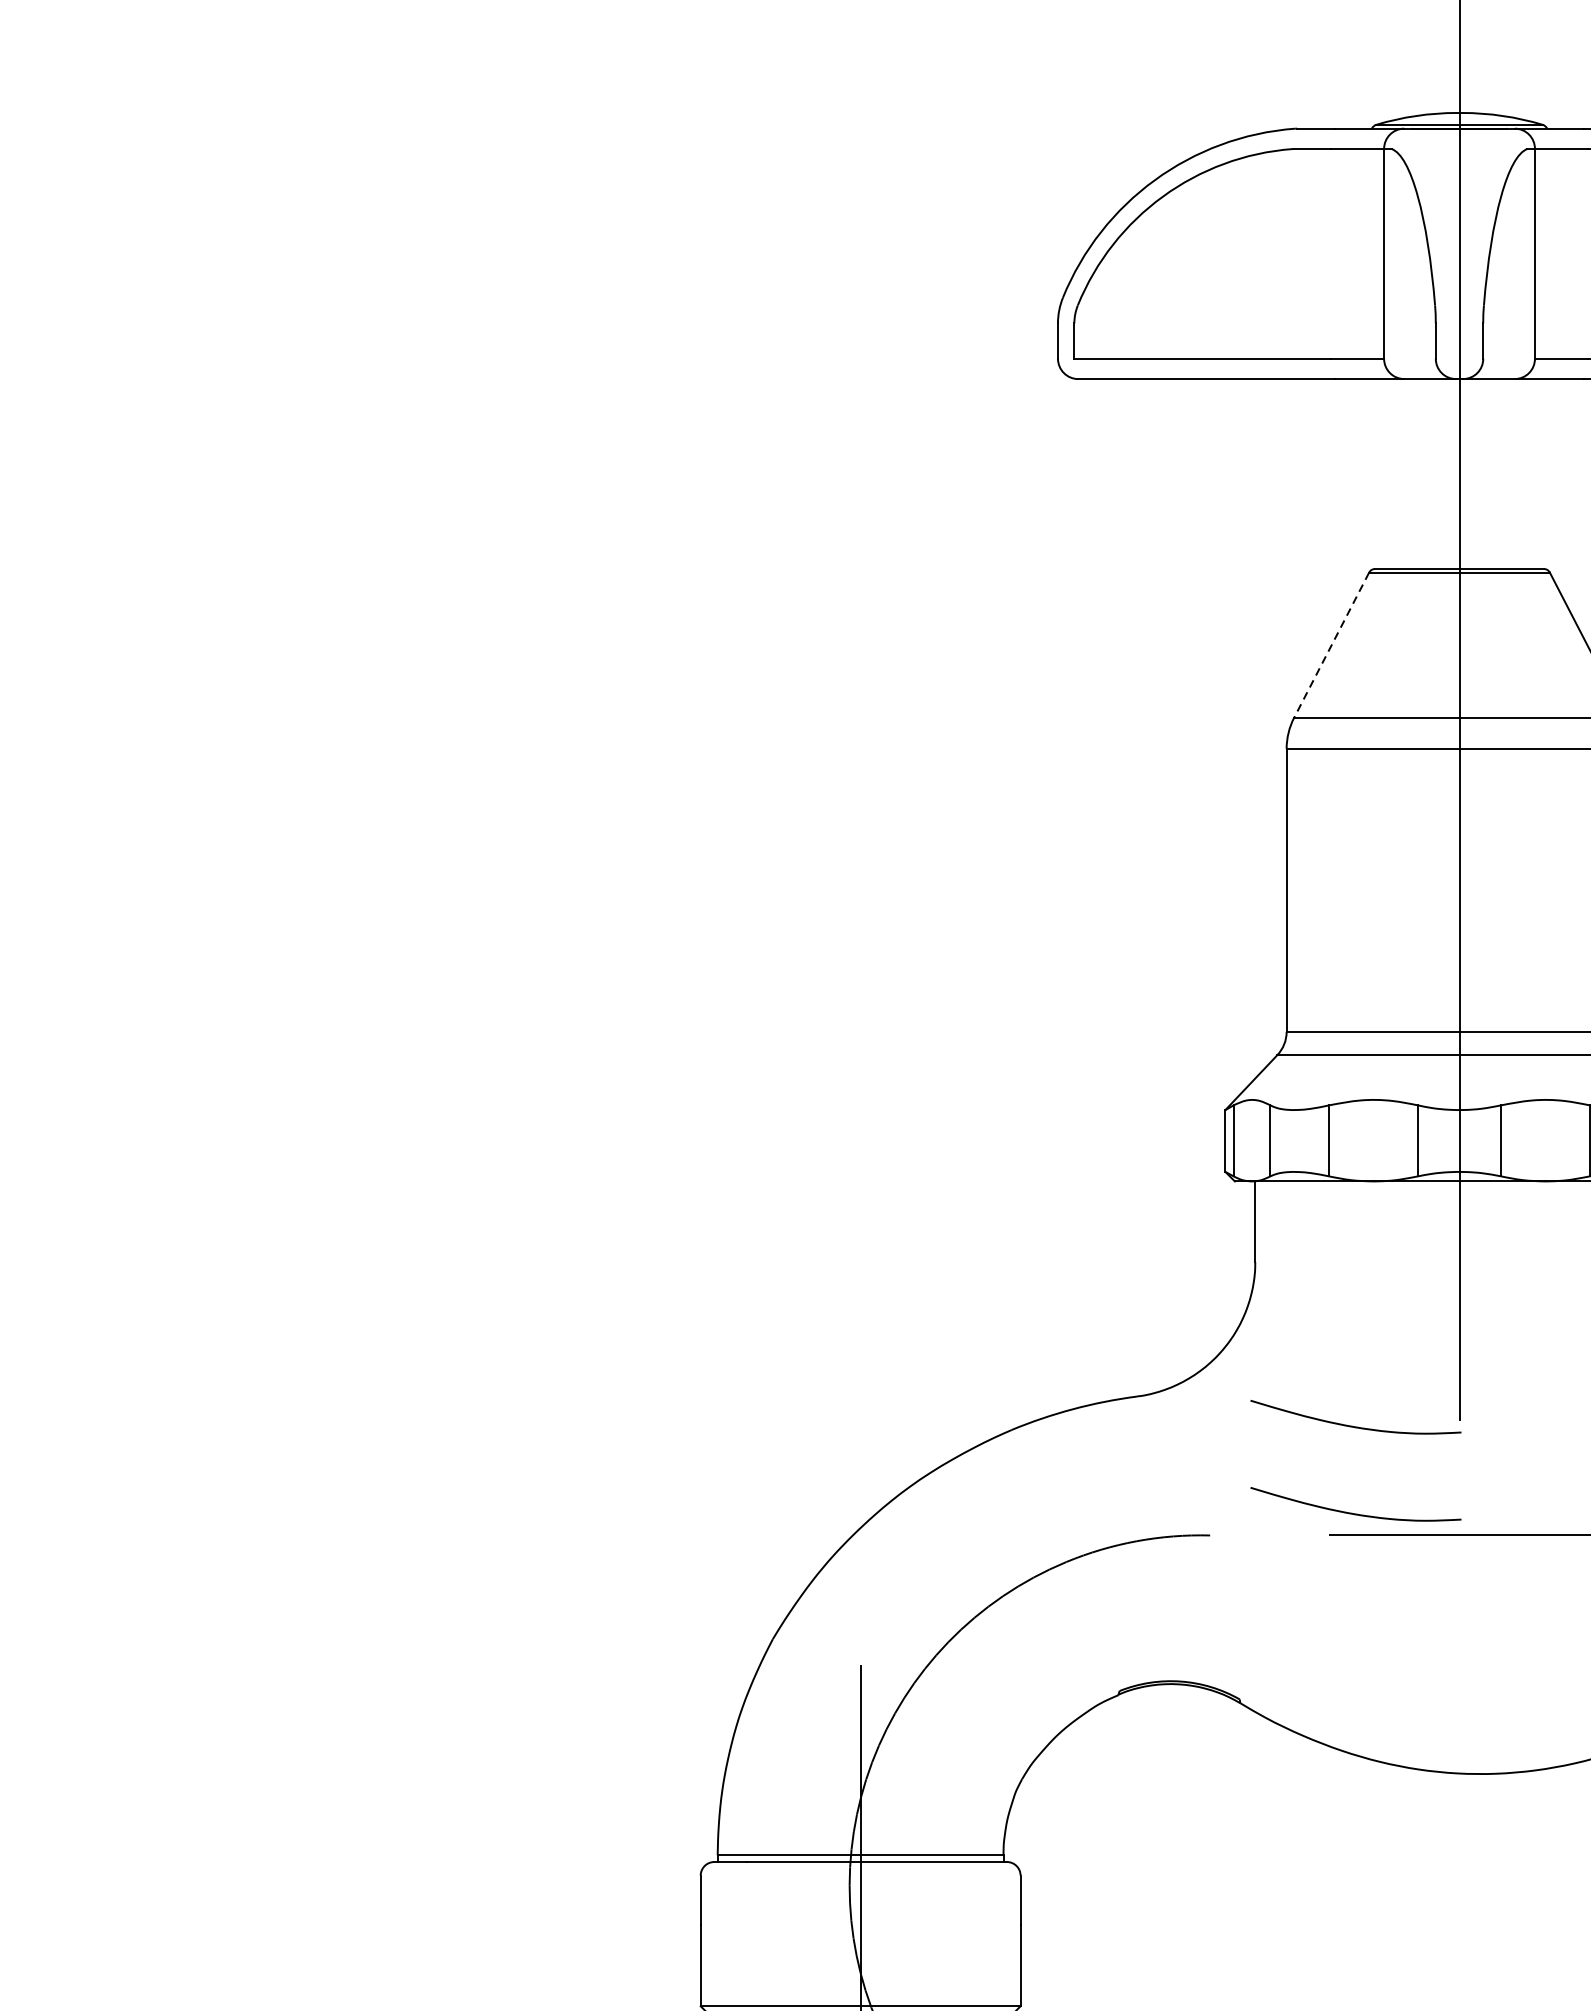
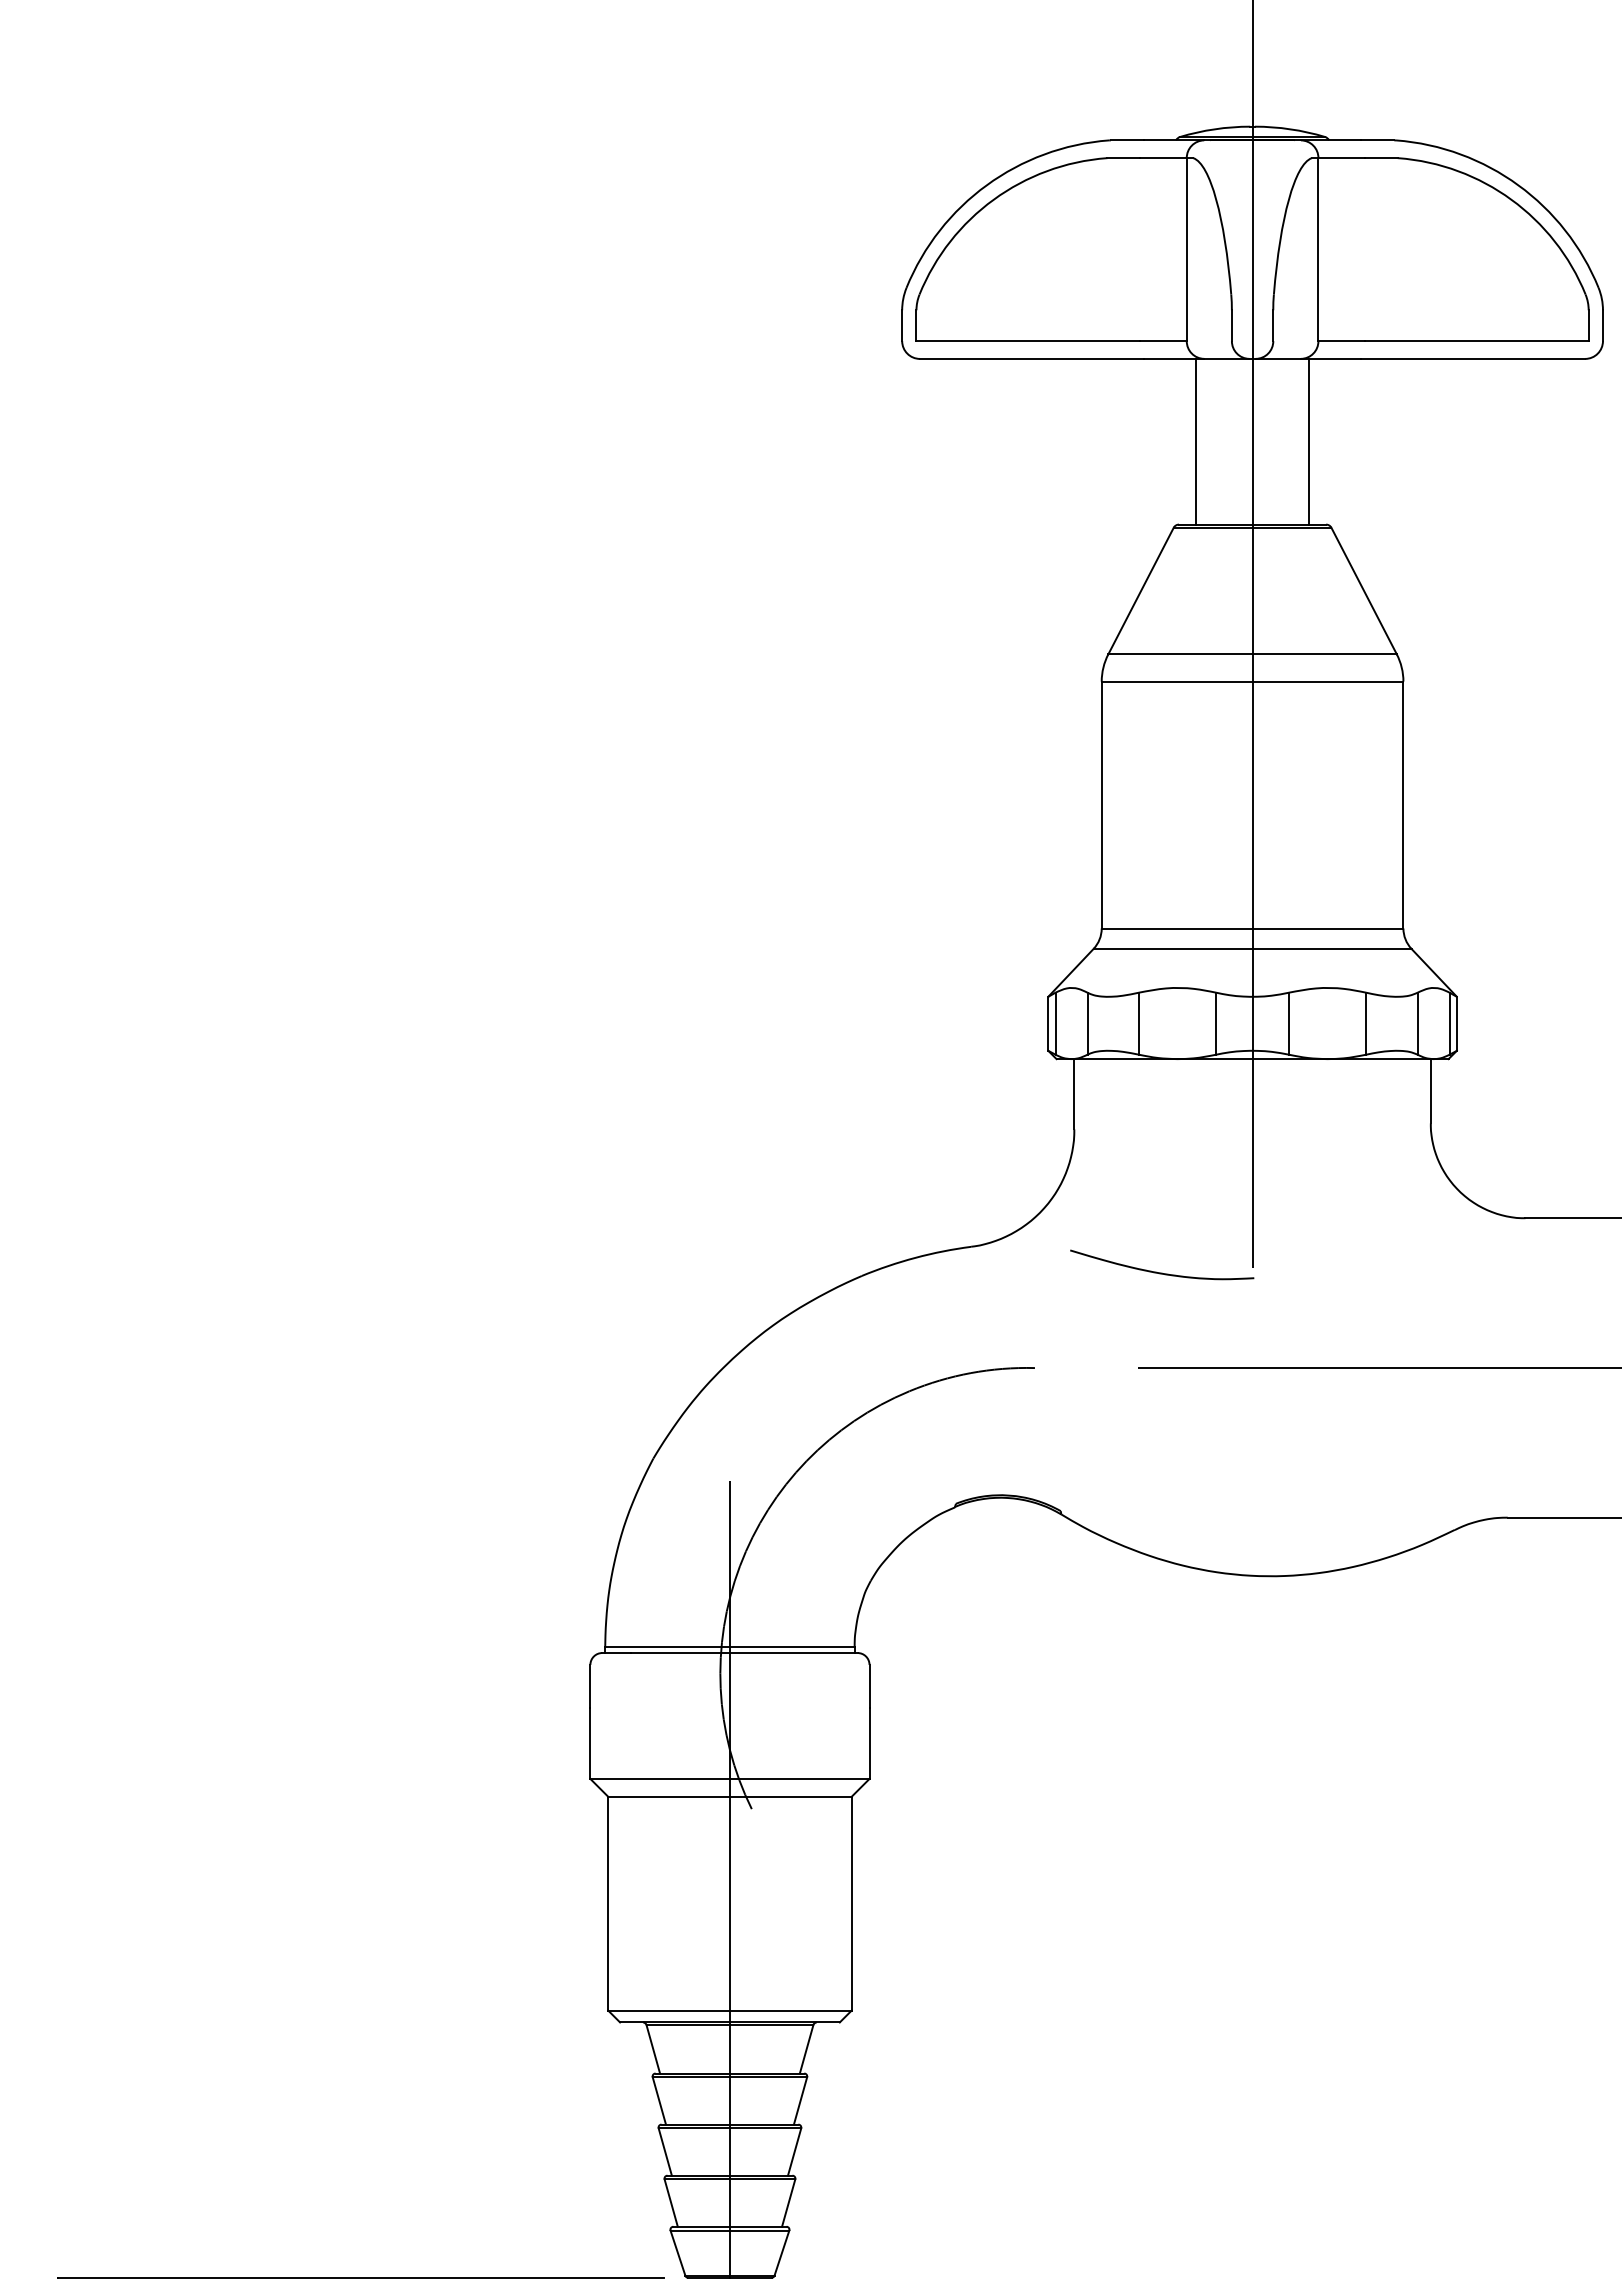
line: (1395, 473) -> (1196, 441), added
line: (1523, 473) -> (1308, 441), added
line: (1331, 645) -> (1140, 591), dashed -> solid
curve: (1356, 1513) -> (1162, 1348), removed

